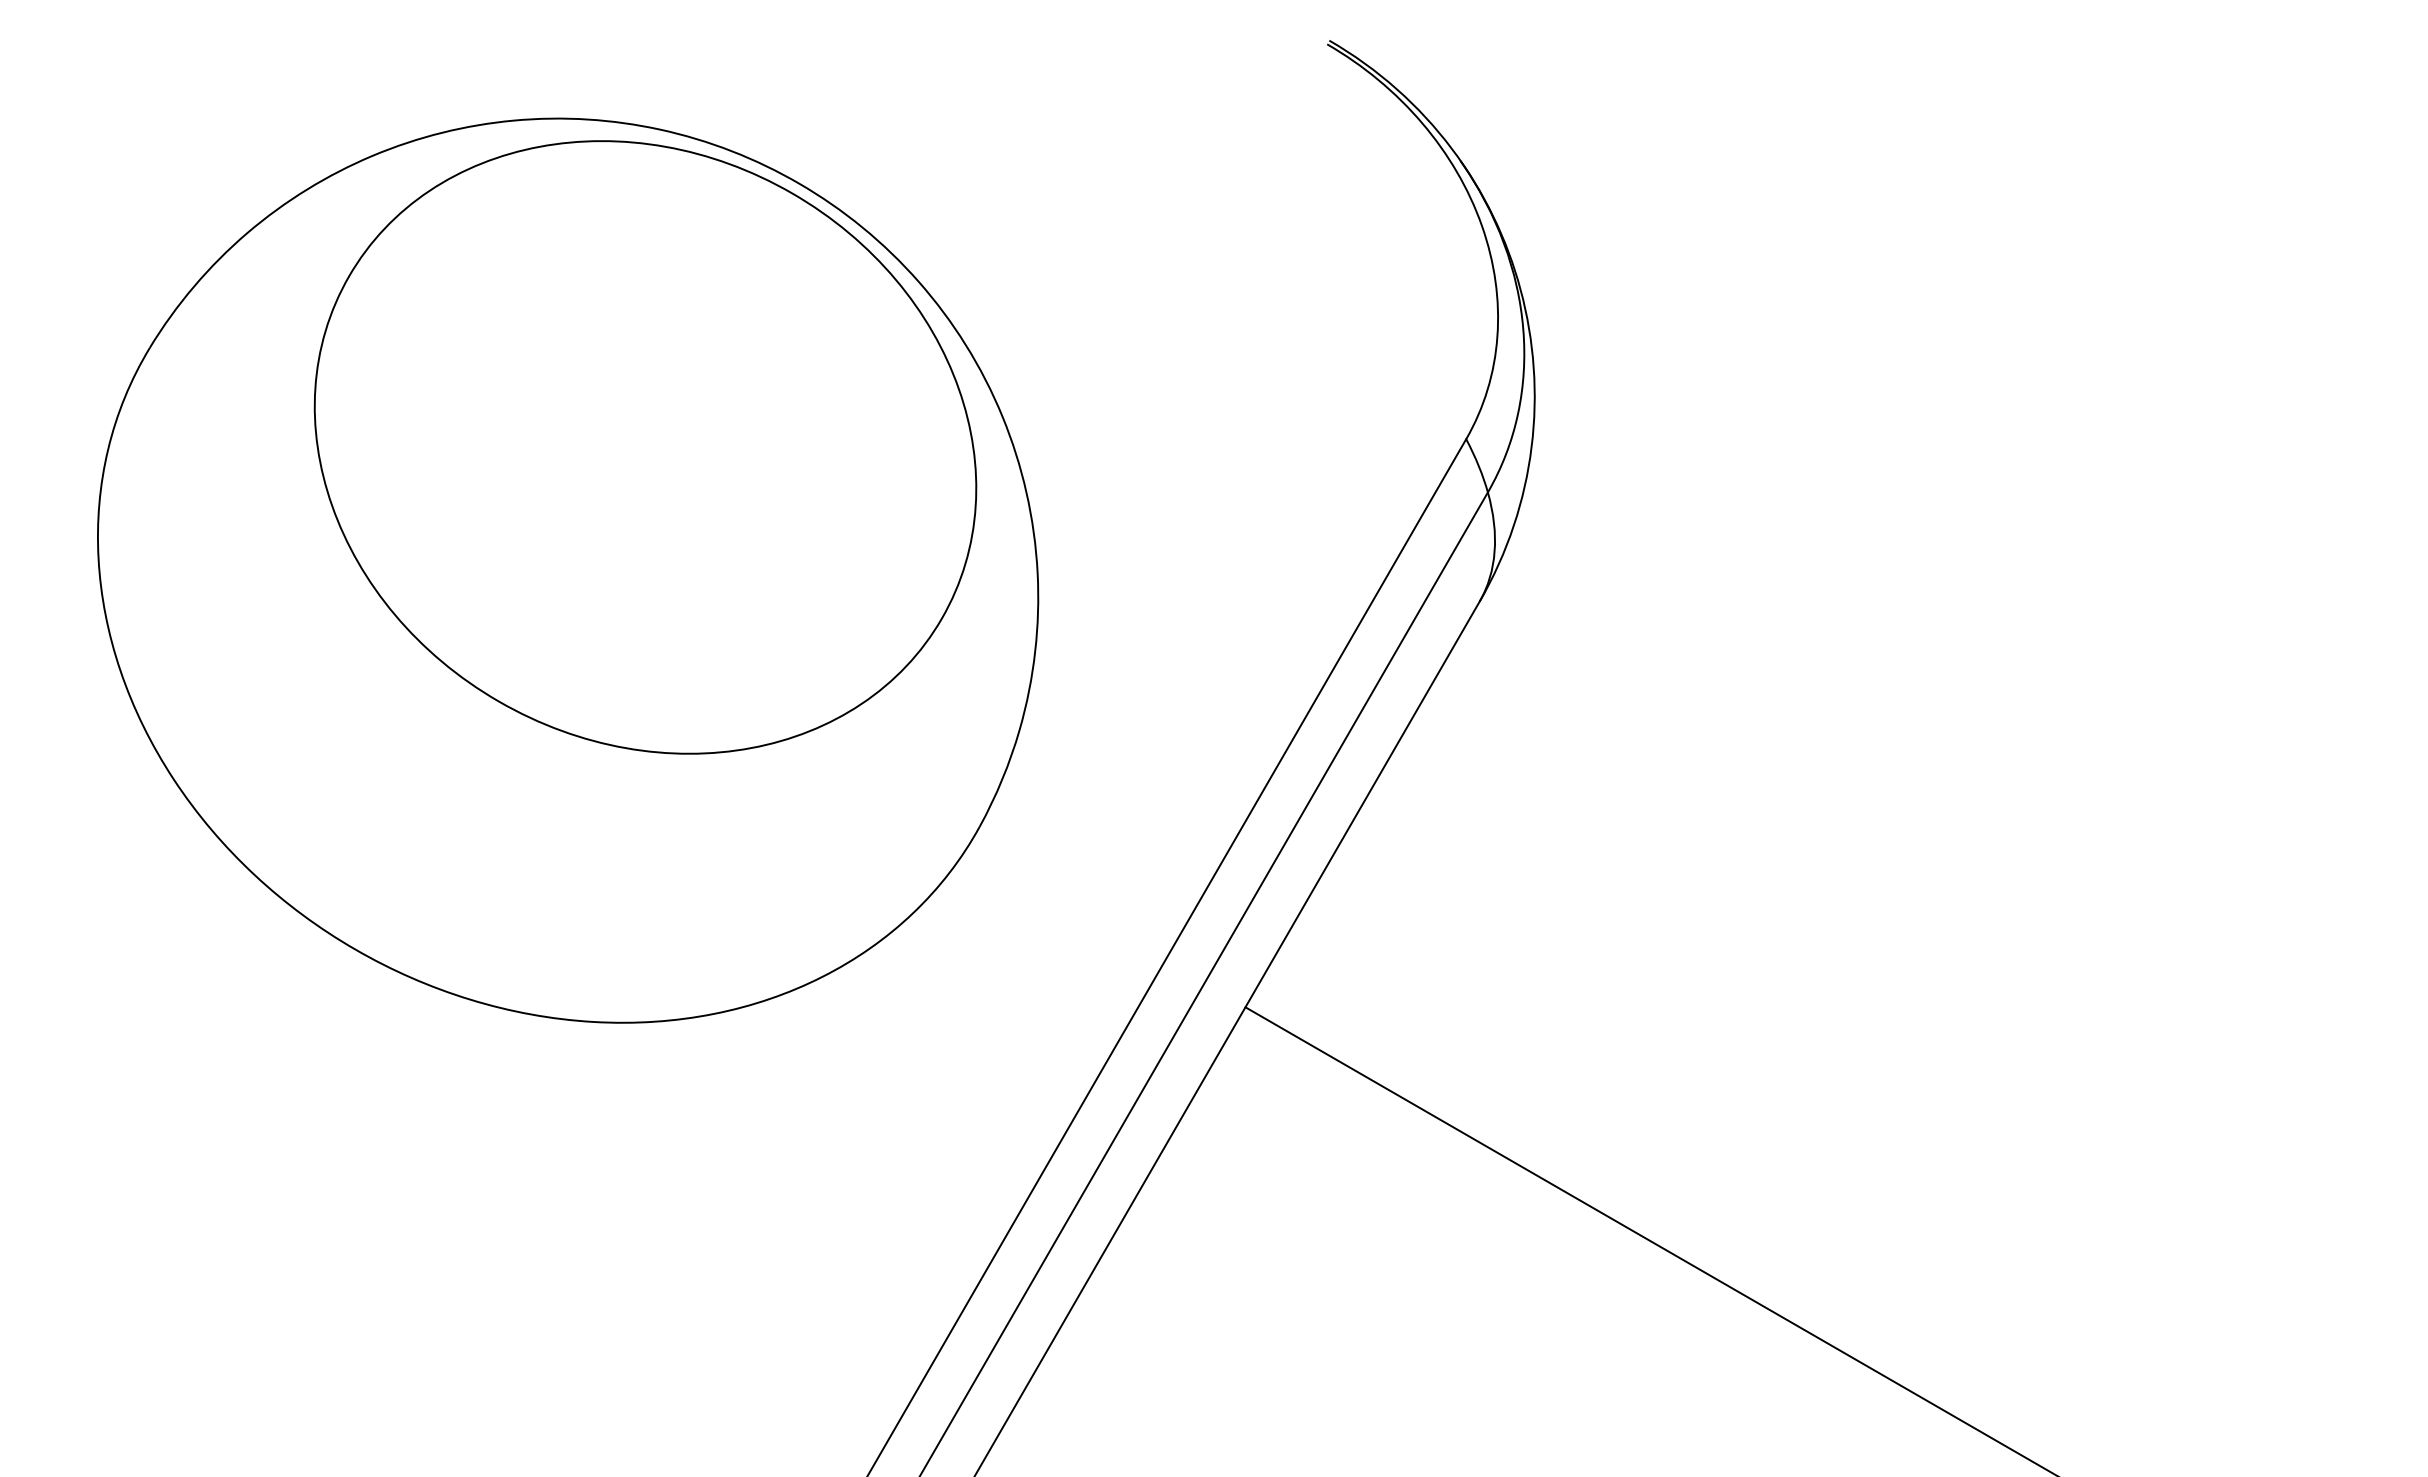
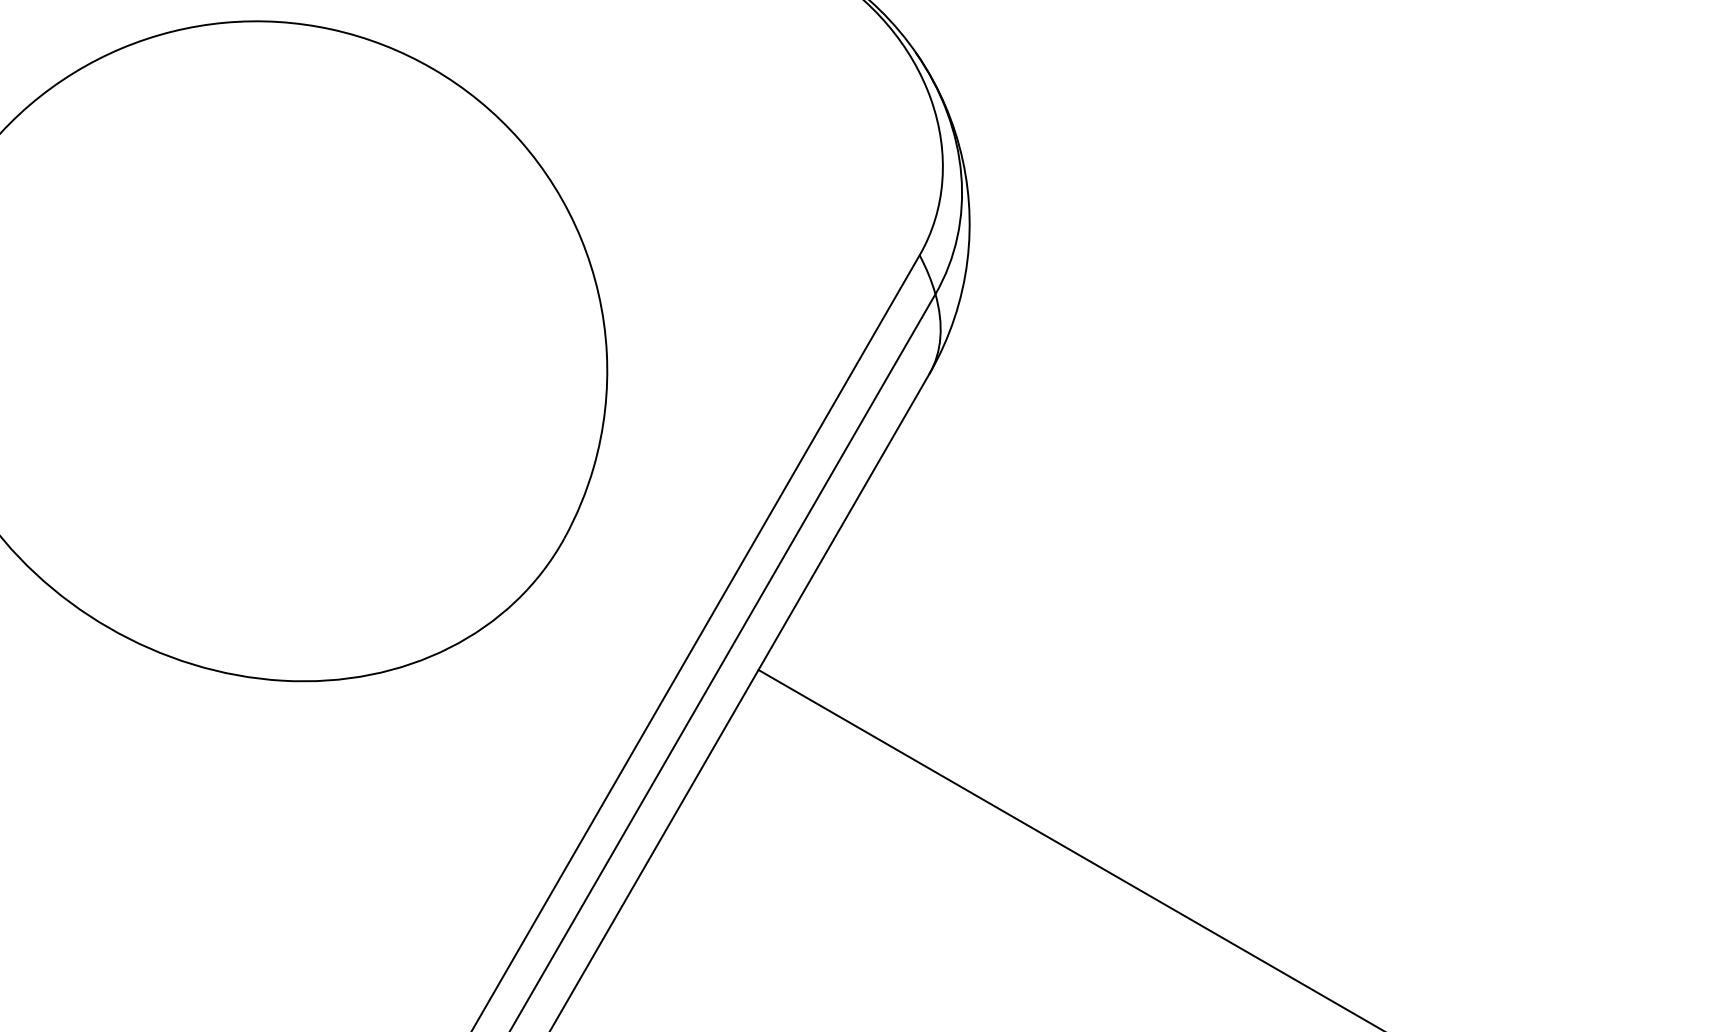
part: (645, 447) -> (320, 261), removed

